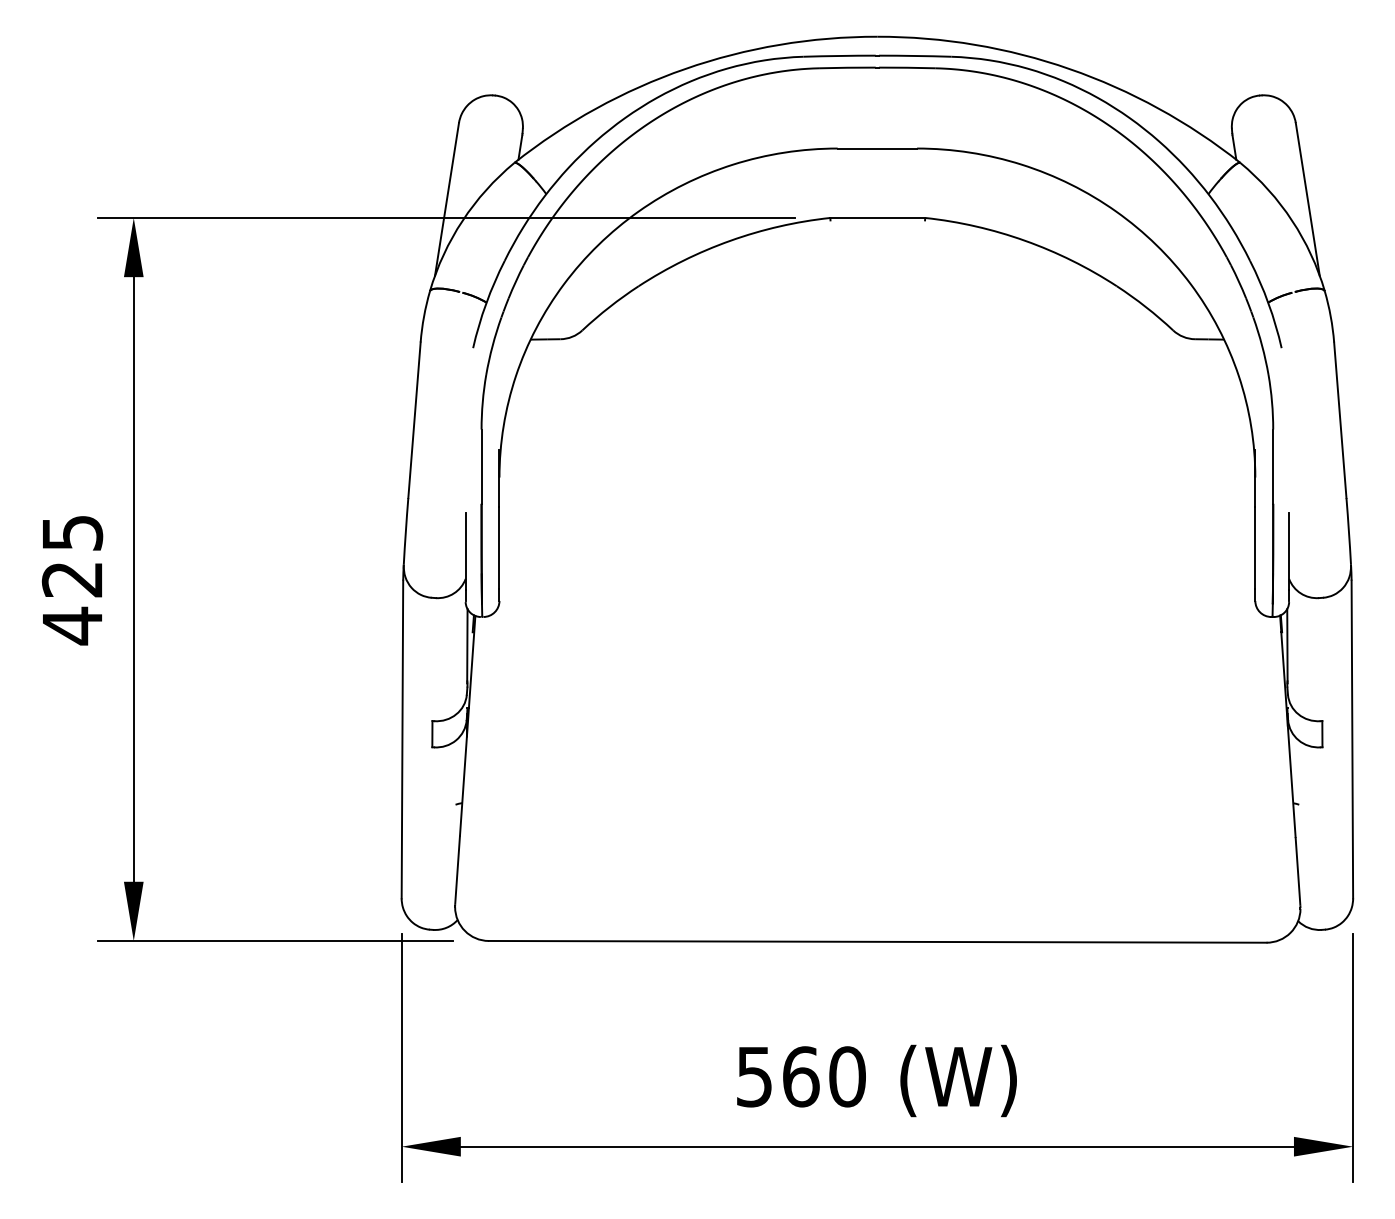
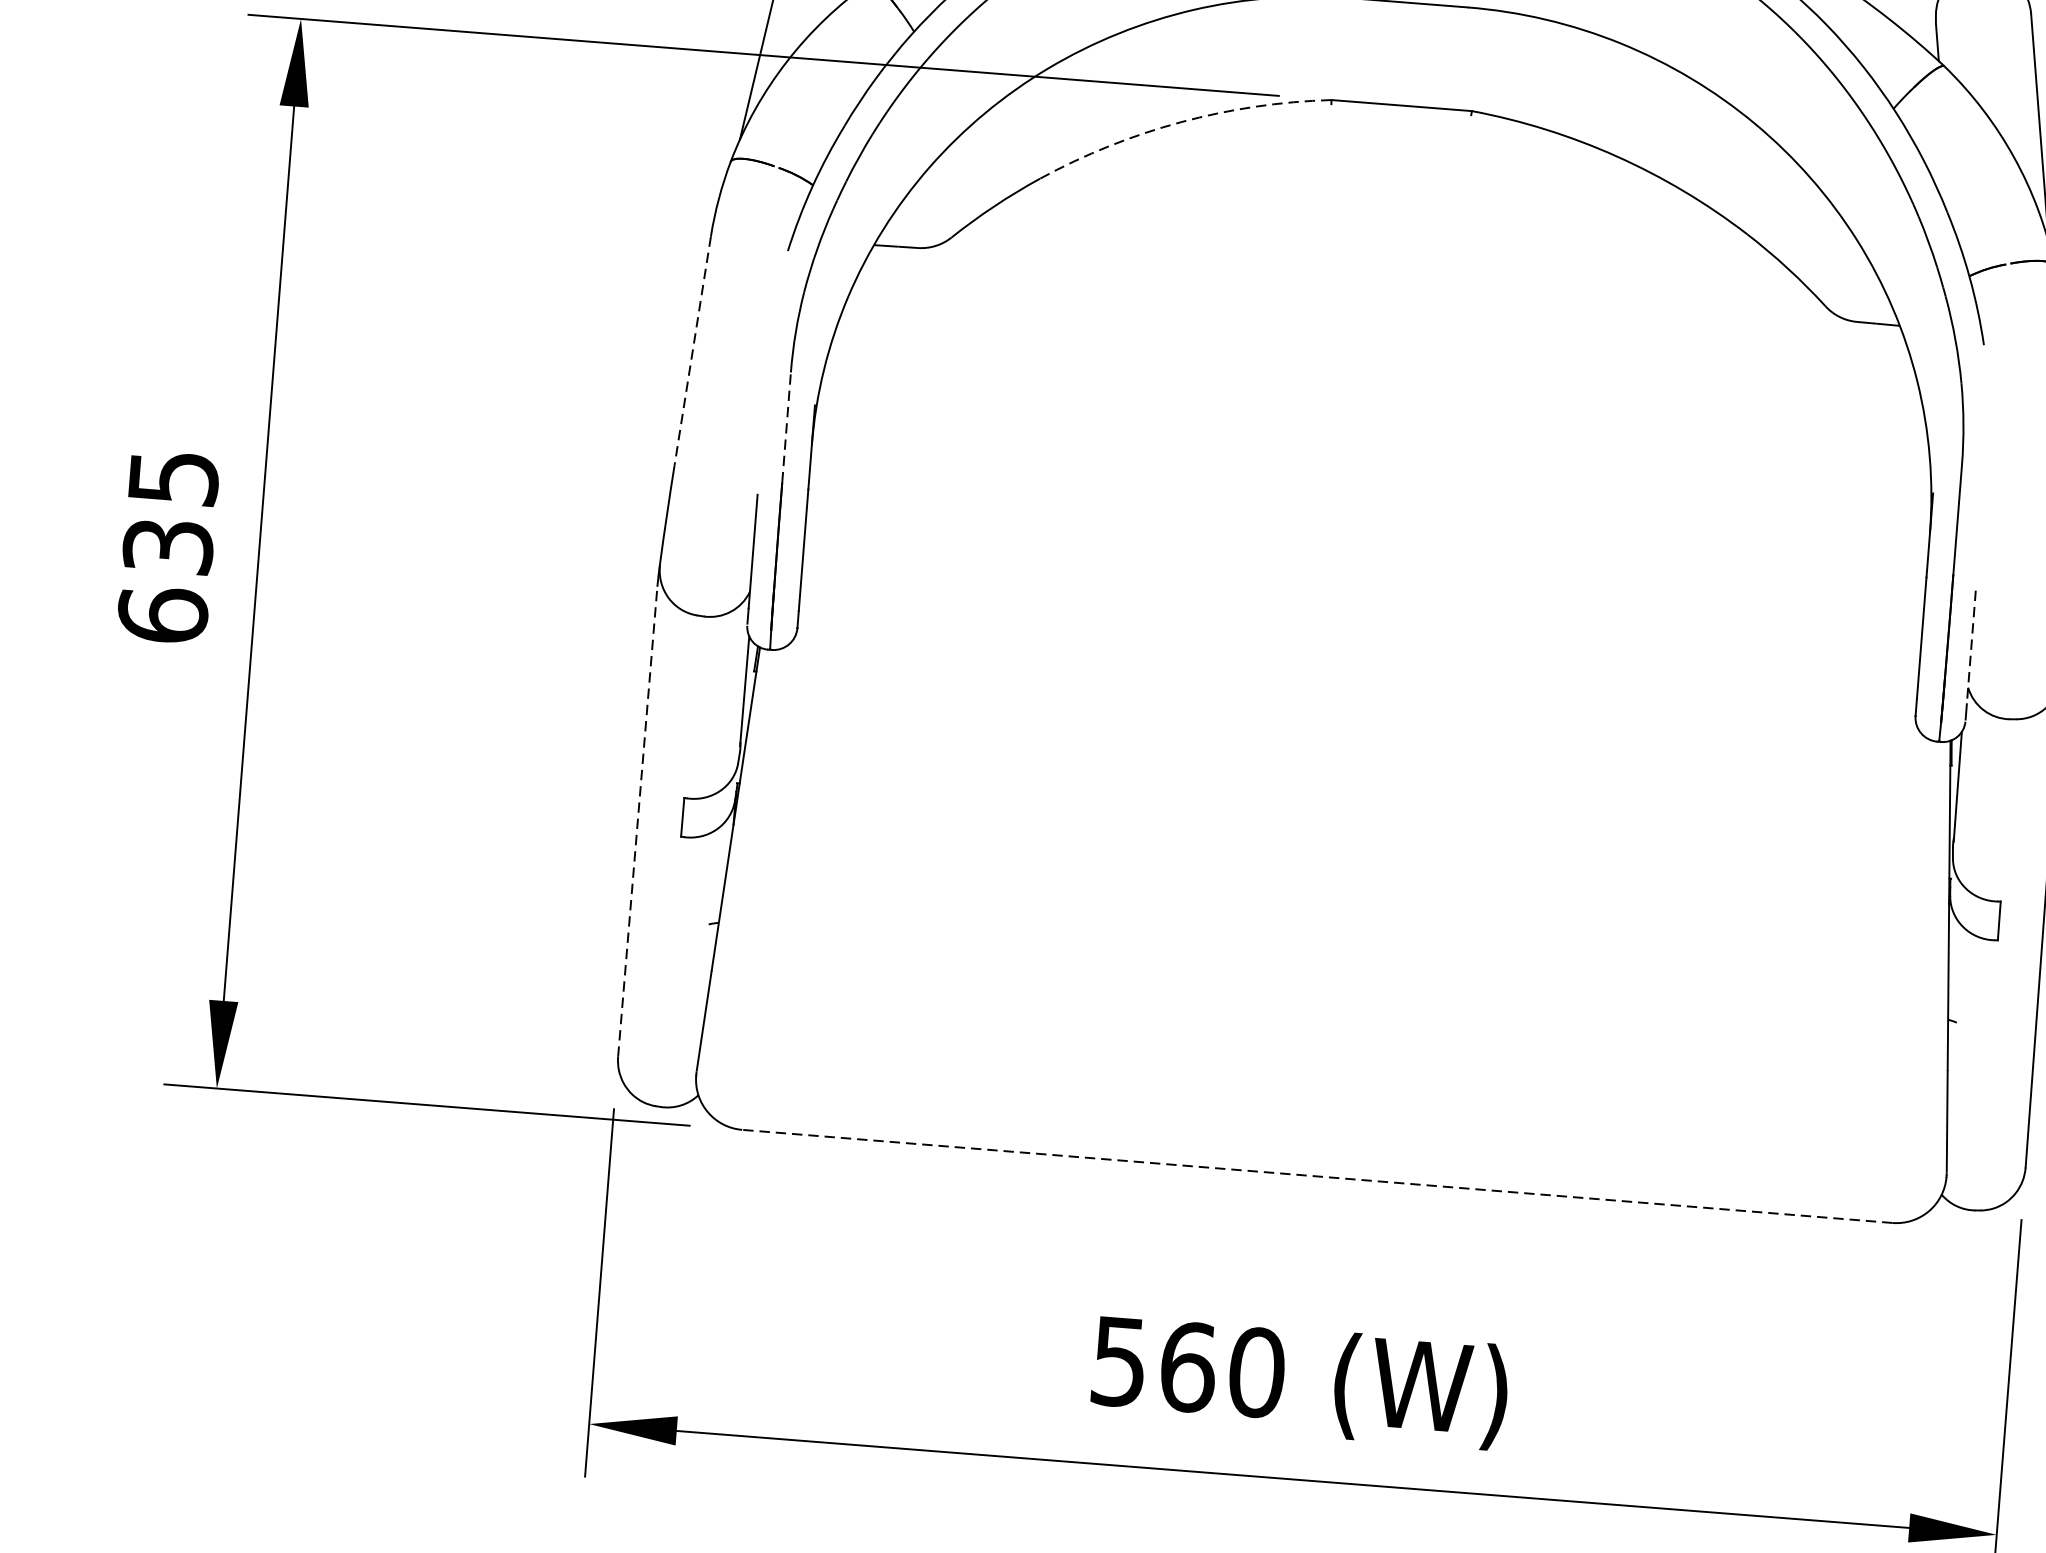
arc: (730, 240) -> (1181, 121), solid -> dashed
line: (414, 420) -> (692, 351), solid -> dashed
line: (481, 466) -> (786, 427), solid -> dashed
line: (1289, 552) -> (1971, 648), solid -> dashed
text: (72, 603) -> (165, 582), 425 -> 635
line: (402, 739) -> (637, 821), solid -> dashed
line: (877, 941) -> (1317, 1175), solid -> dashed

